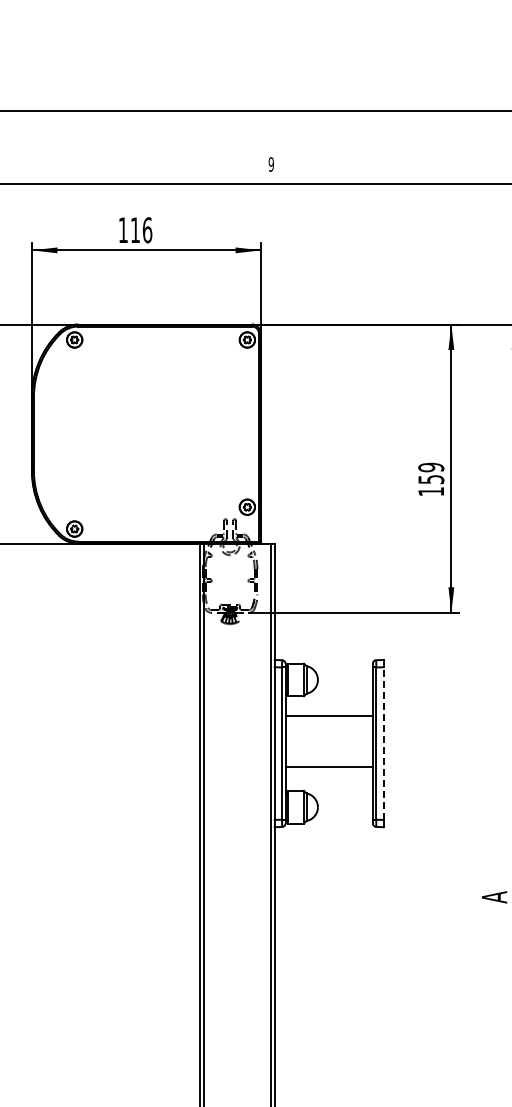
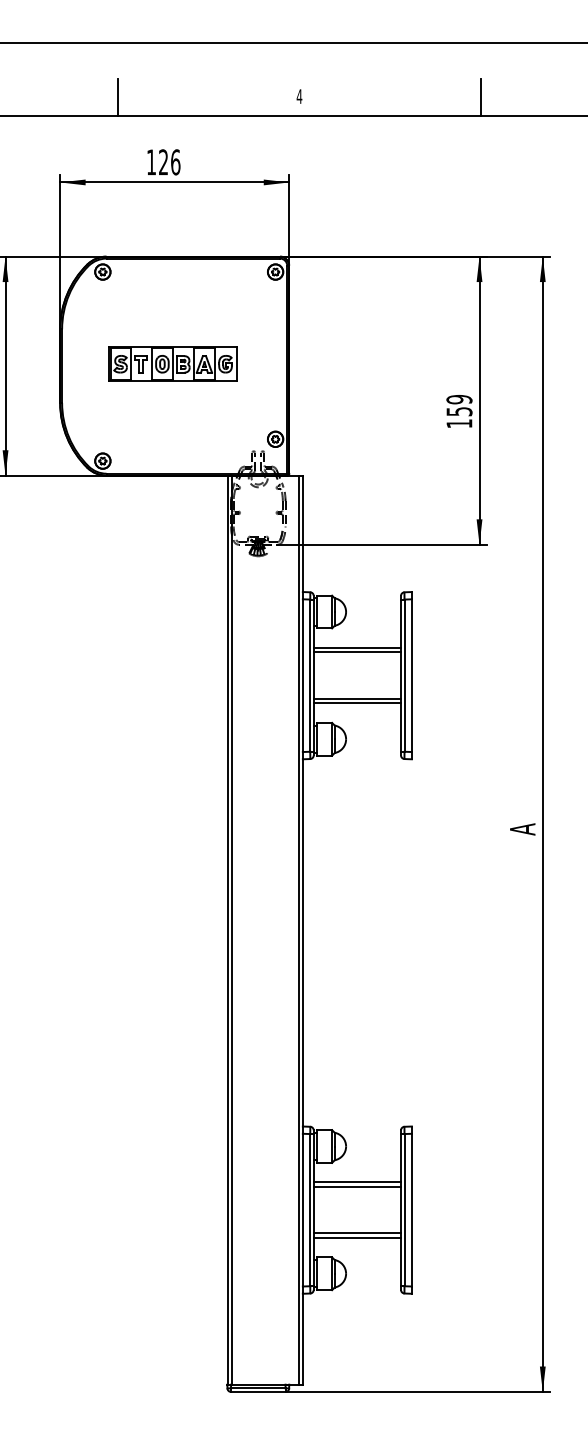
text: (271, 164) -> (299, 96), 9 -> 4
line: (89, 165) -> (117, 97), added
line: (453, 165) -> (481, 97), added
text: (135, 229) -> (163, 161), 116 -> 126
part: (144, 431) -> (172, 363), added
line: (329, 720) -> (357, 652), added
line: (383, 743) -> (411, 675), dashed -> solid
line: (329, 771) -> (357, 703), added

